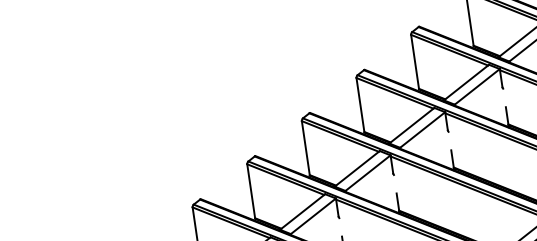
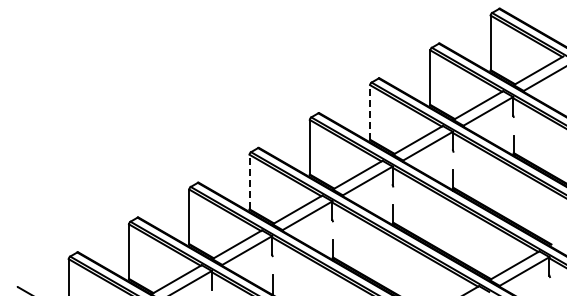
line: (360, 104) -> (370, 111), solid -> dashed
line: (251, 190) -> (249, 181), solid -> dashed

